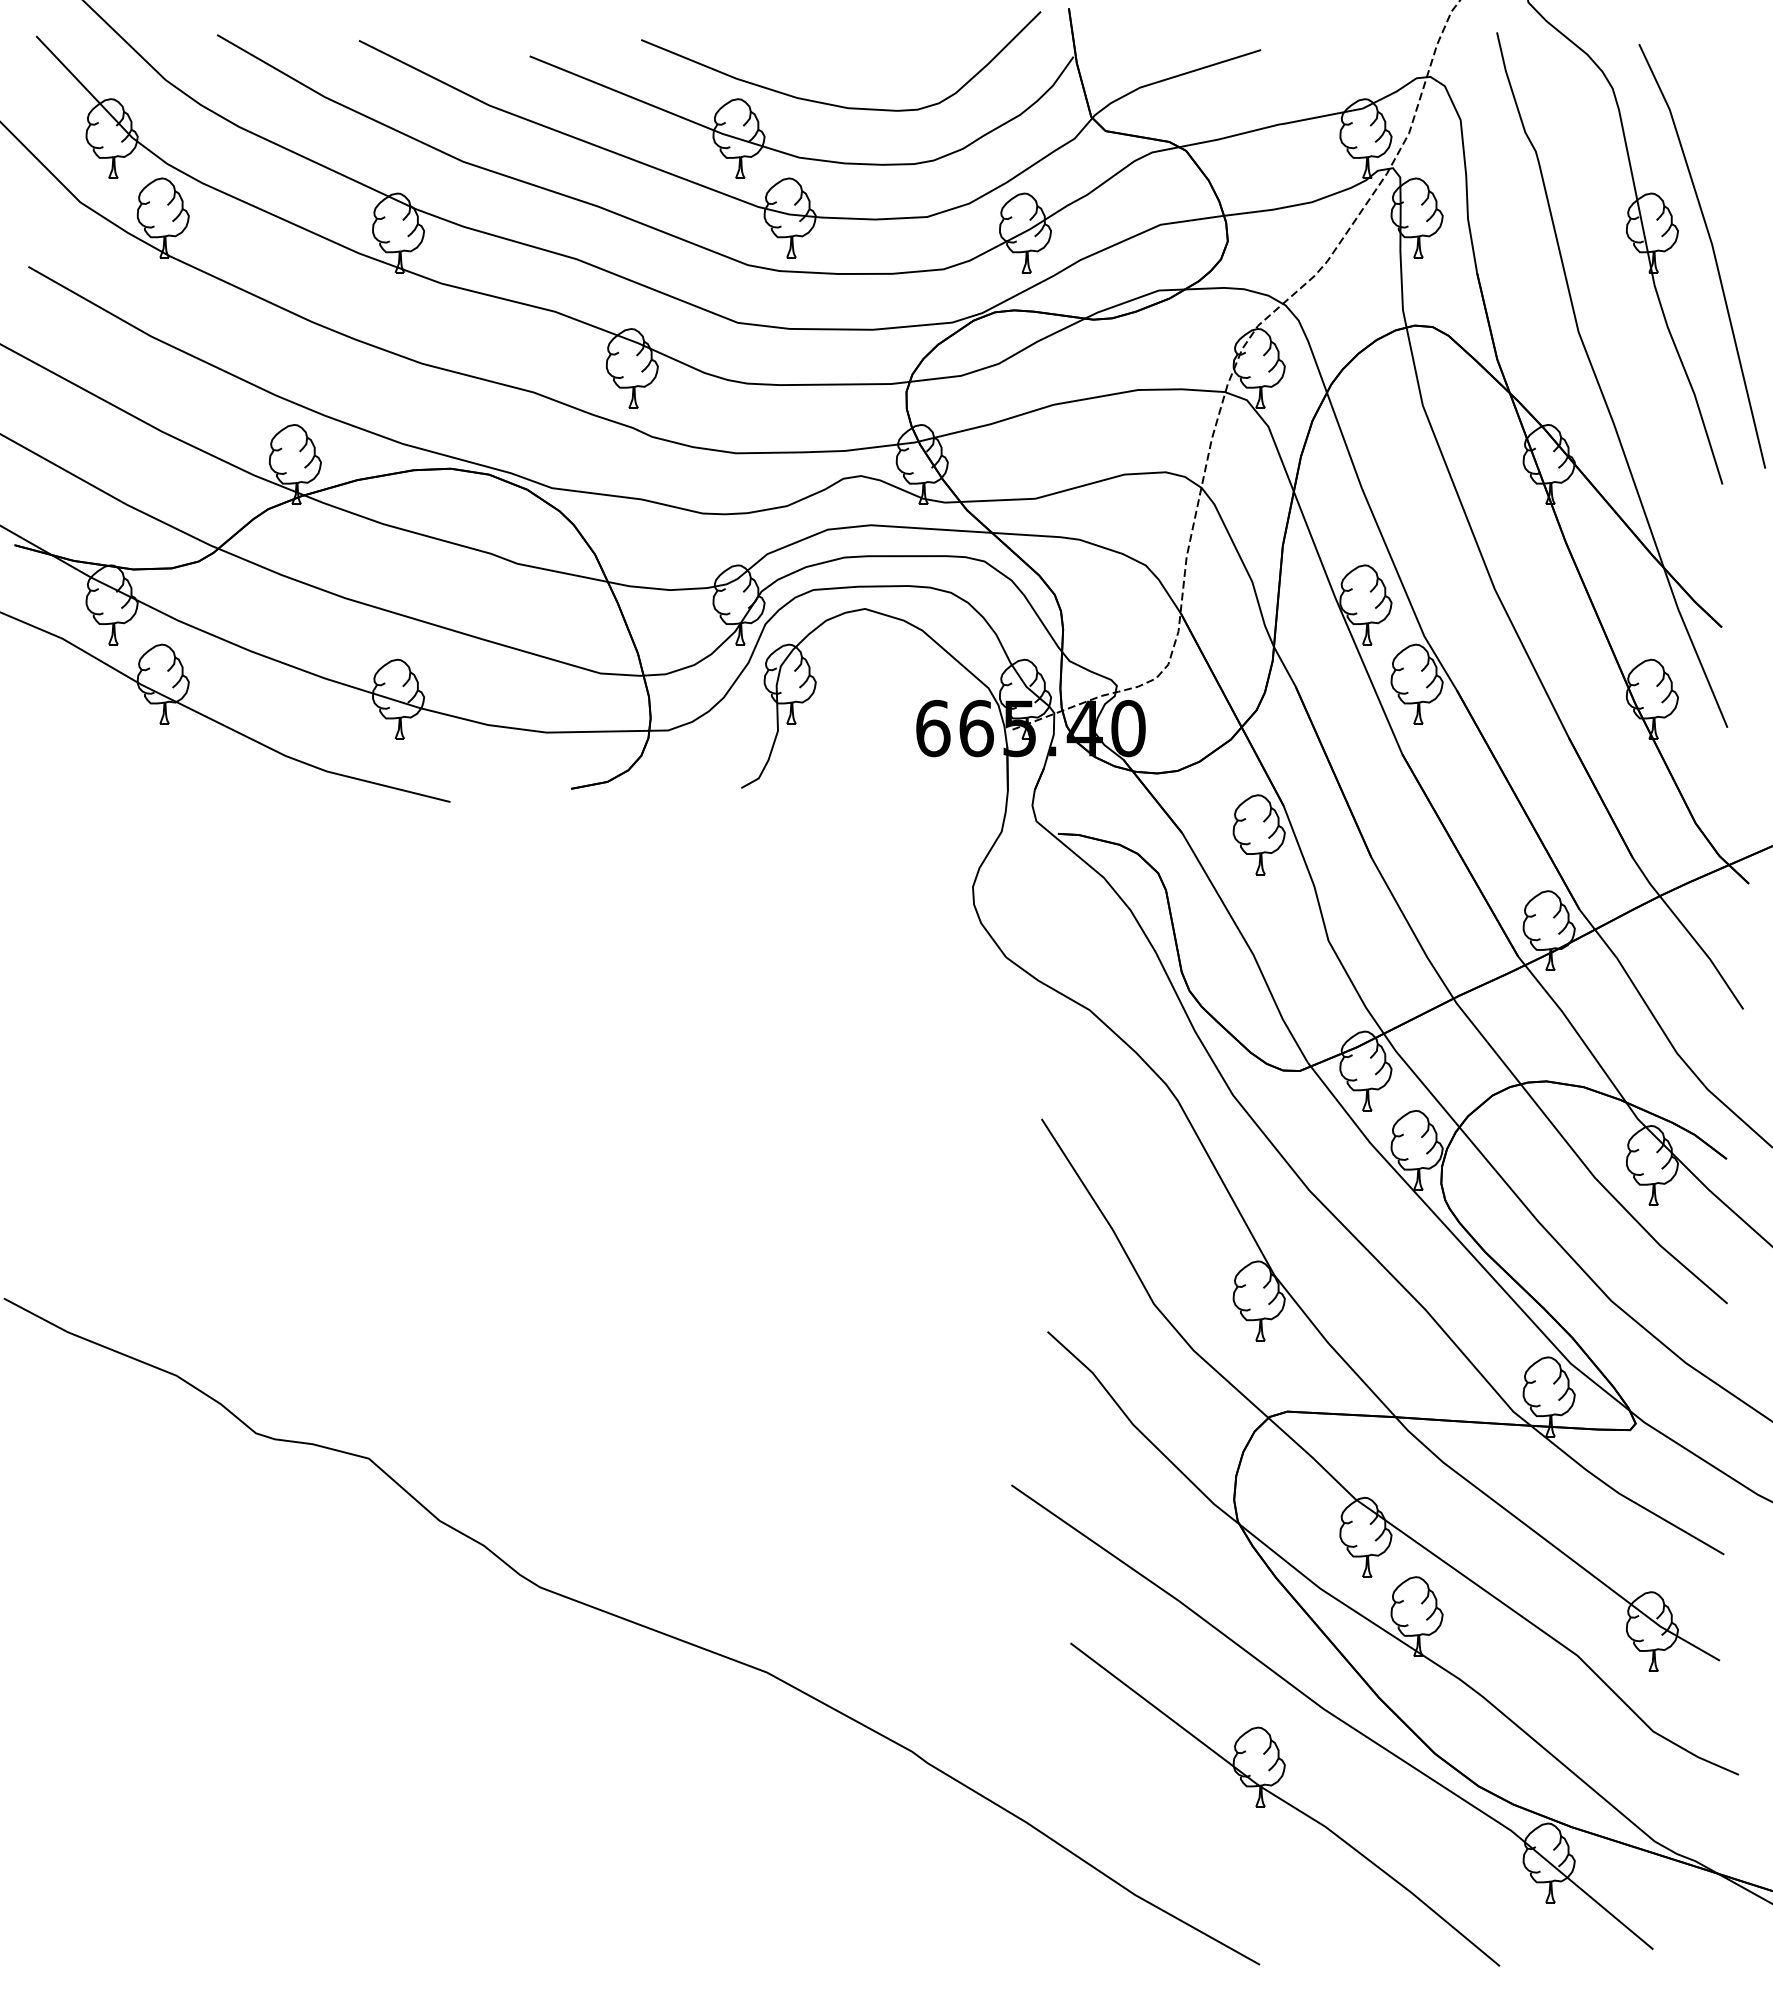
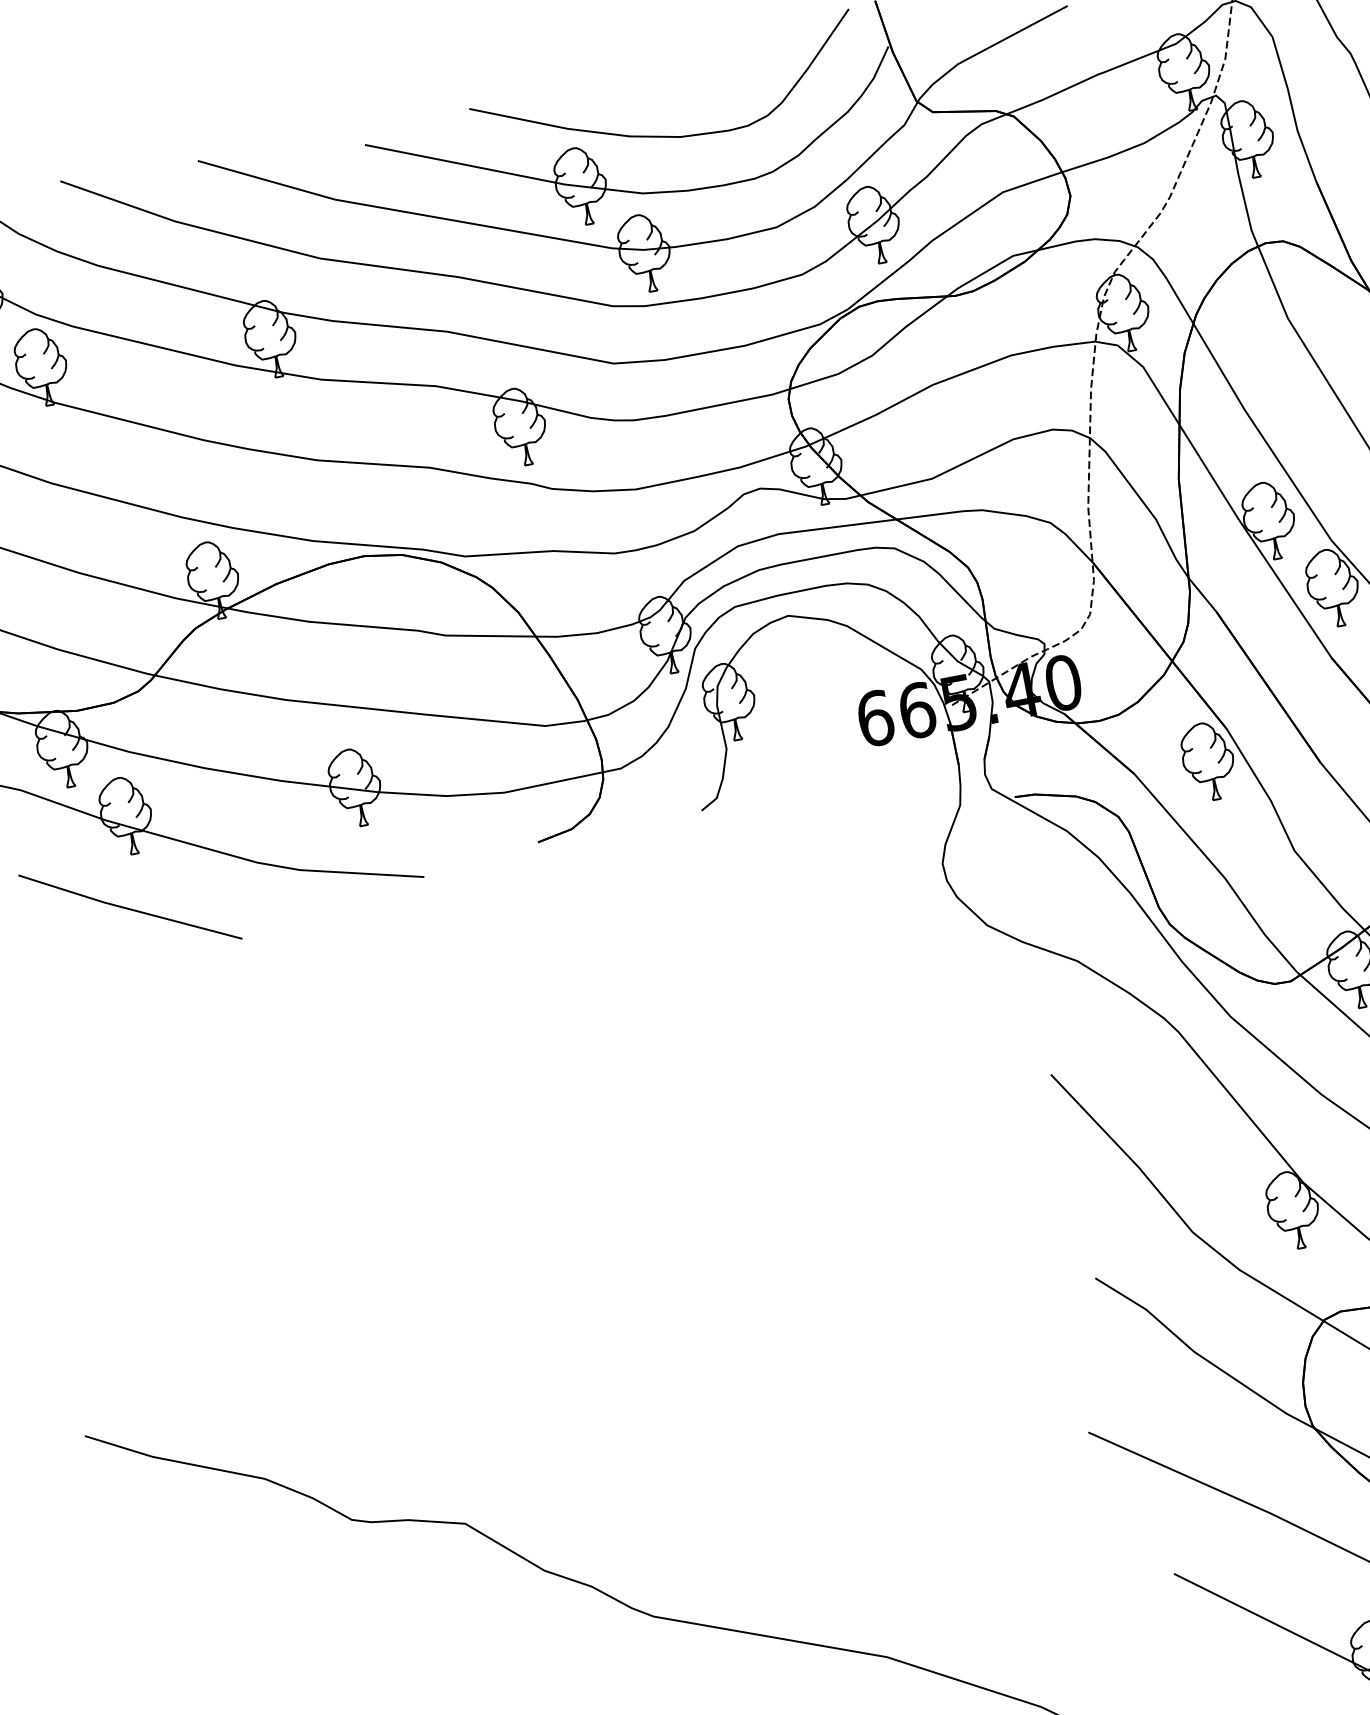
line: (149, 777) -> (130, 908), added

